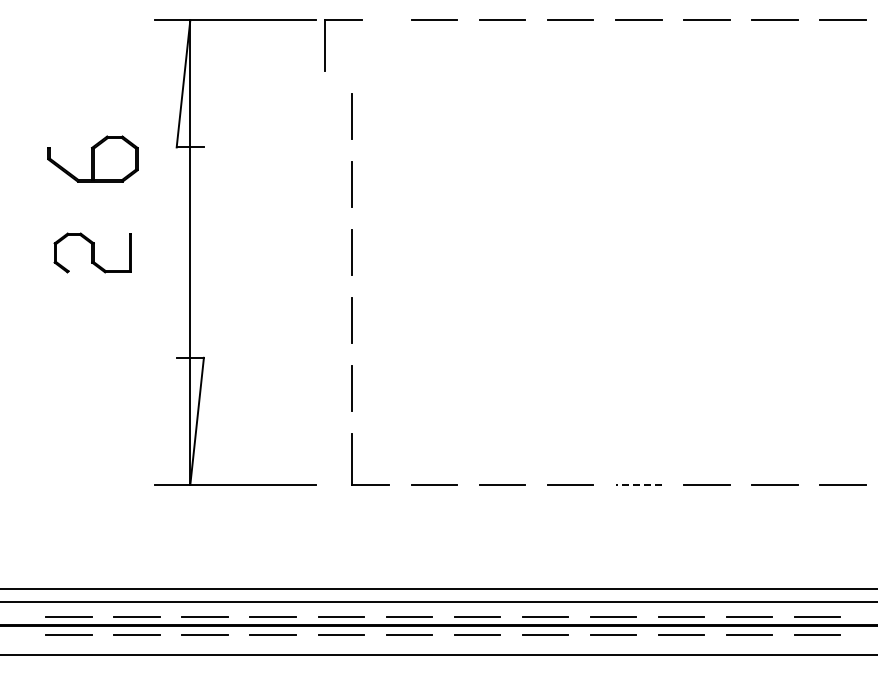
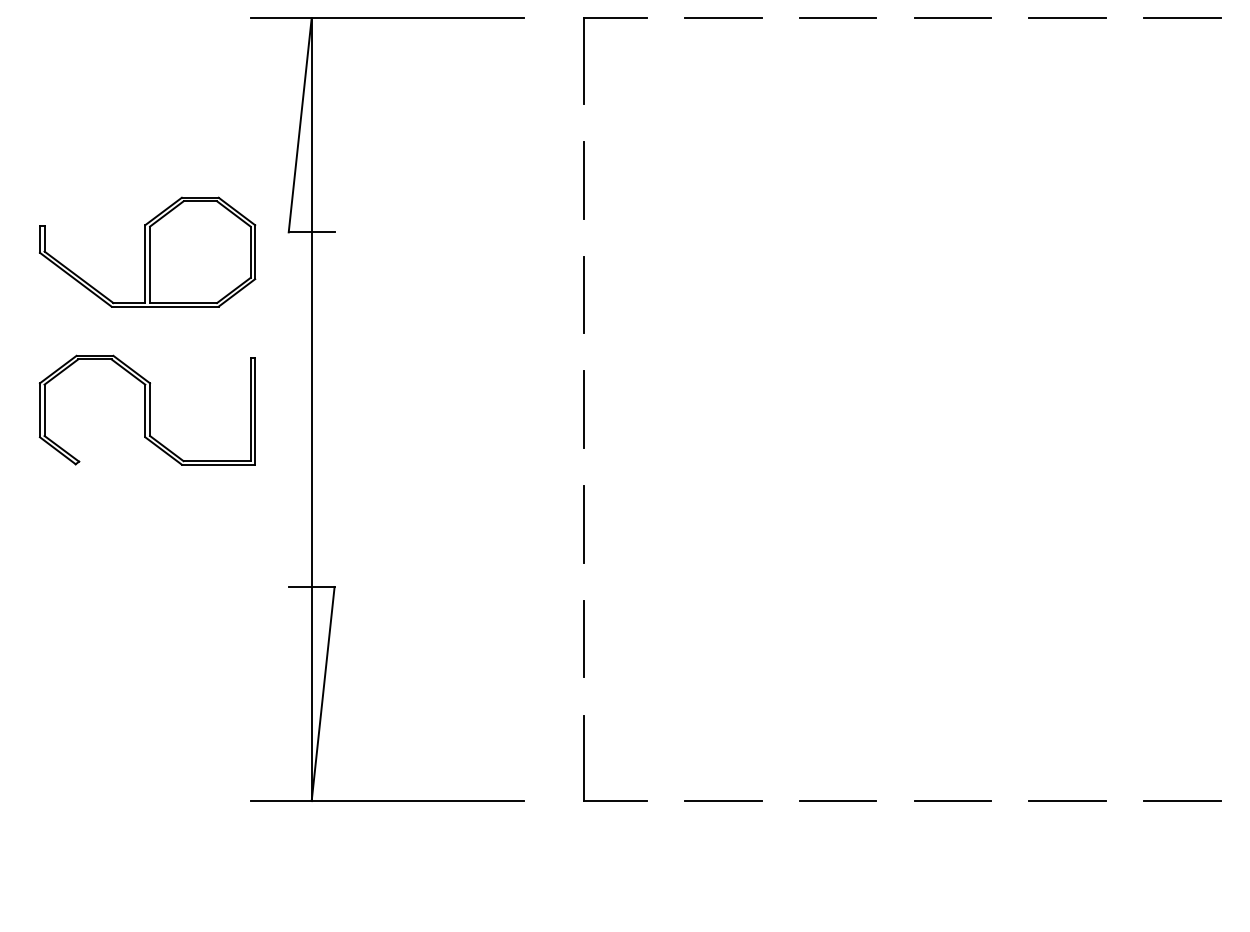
part: (325, 45) -> (585, 60), moved
part: (92, 158) -> (146, 251), size x1.43
part: (92, 252) -> (146, 409), size x1.67
line: (638, 484) -> (1067, 800), dashed -> solid

